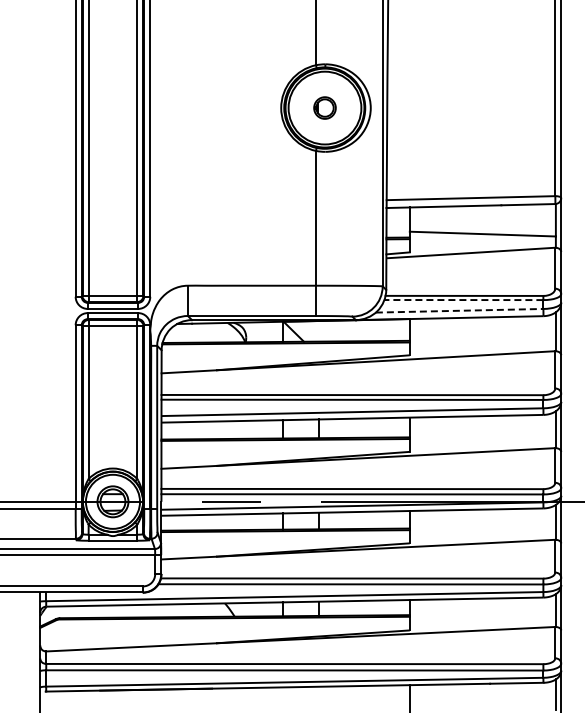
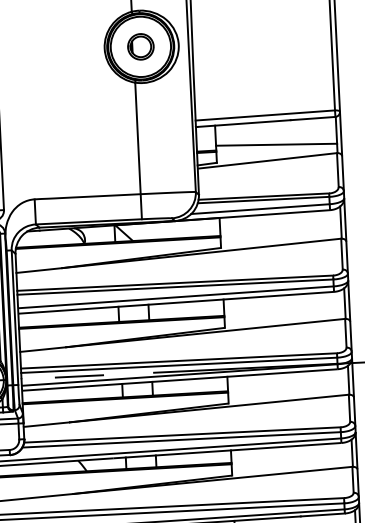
part: (324, 107) -> (140, 46), size x1.43
line: (463, 300) -> (263, 200), dashed -> solid
line: (459, 310) -> (260, 208), dashed -> solid

